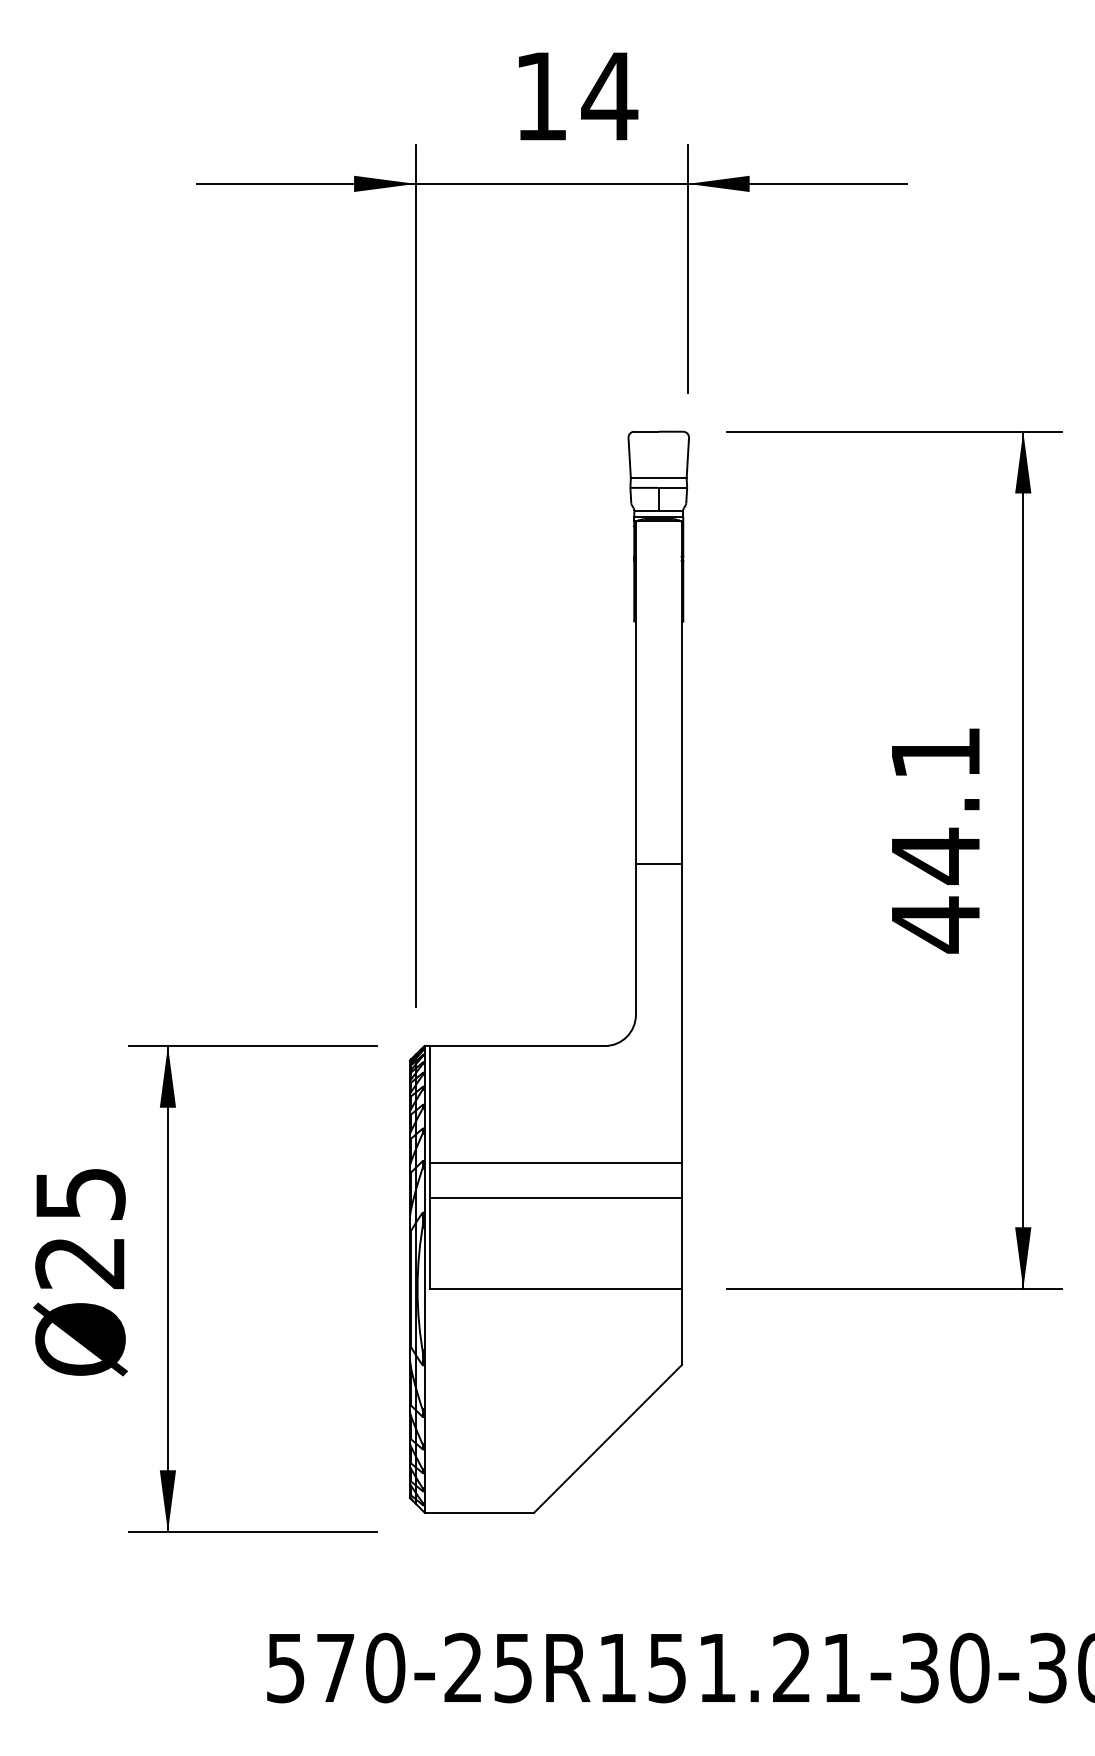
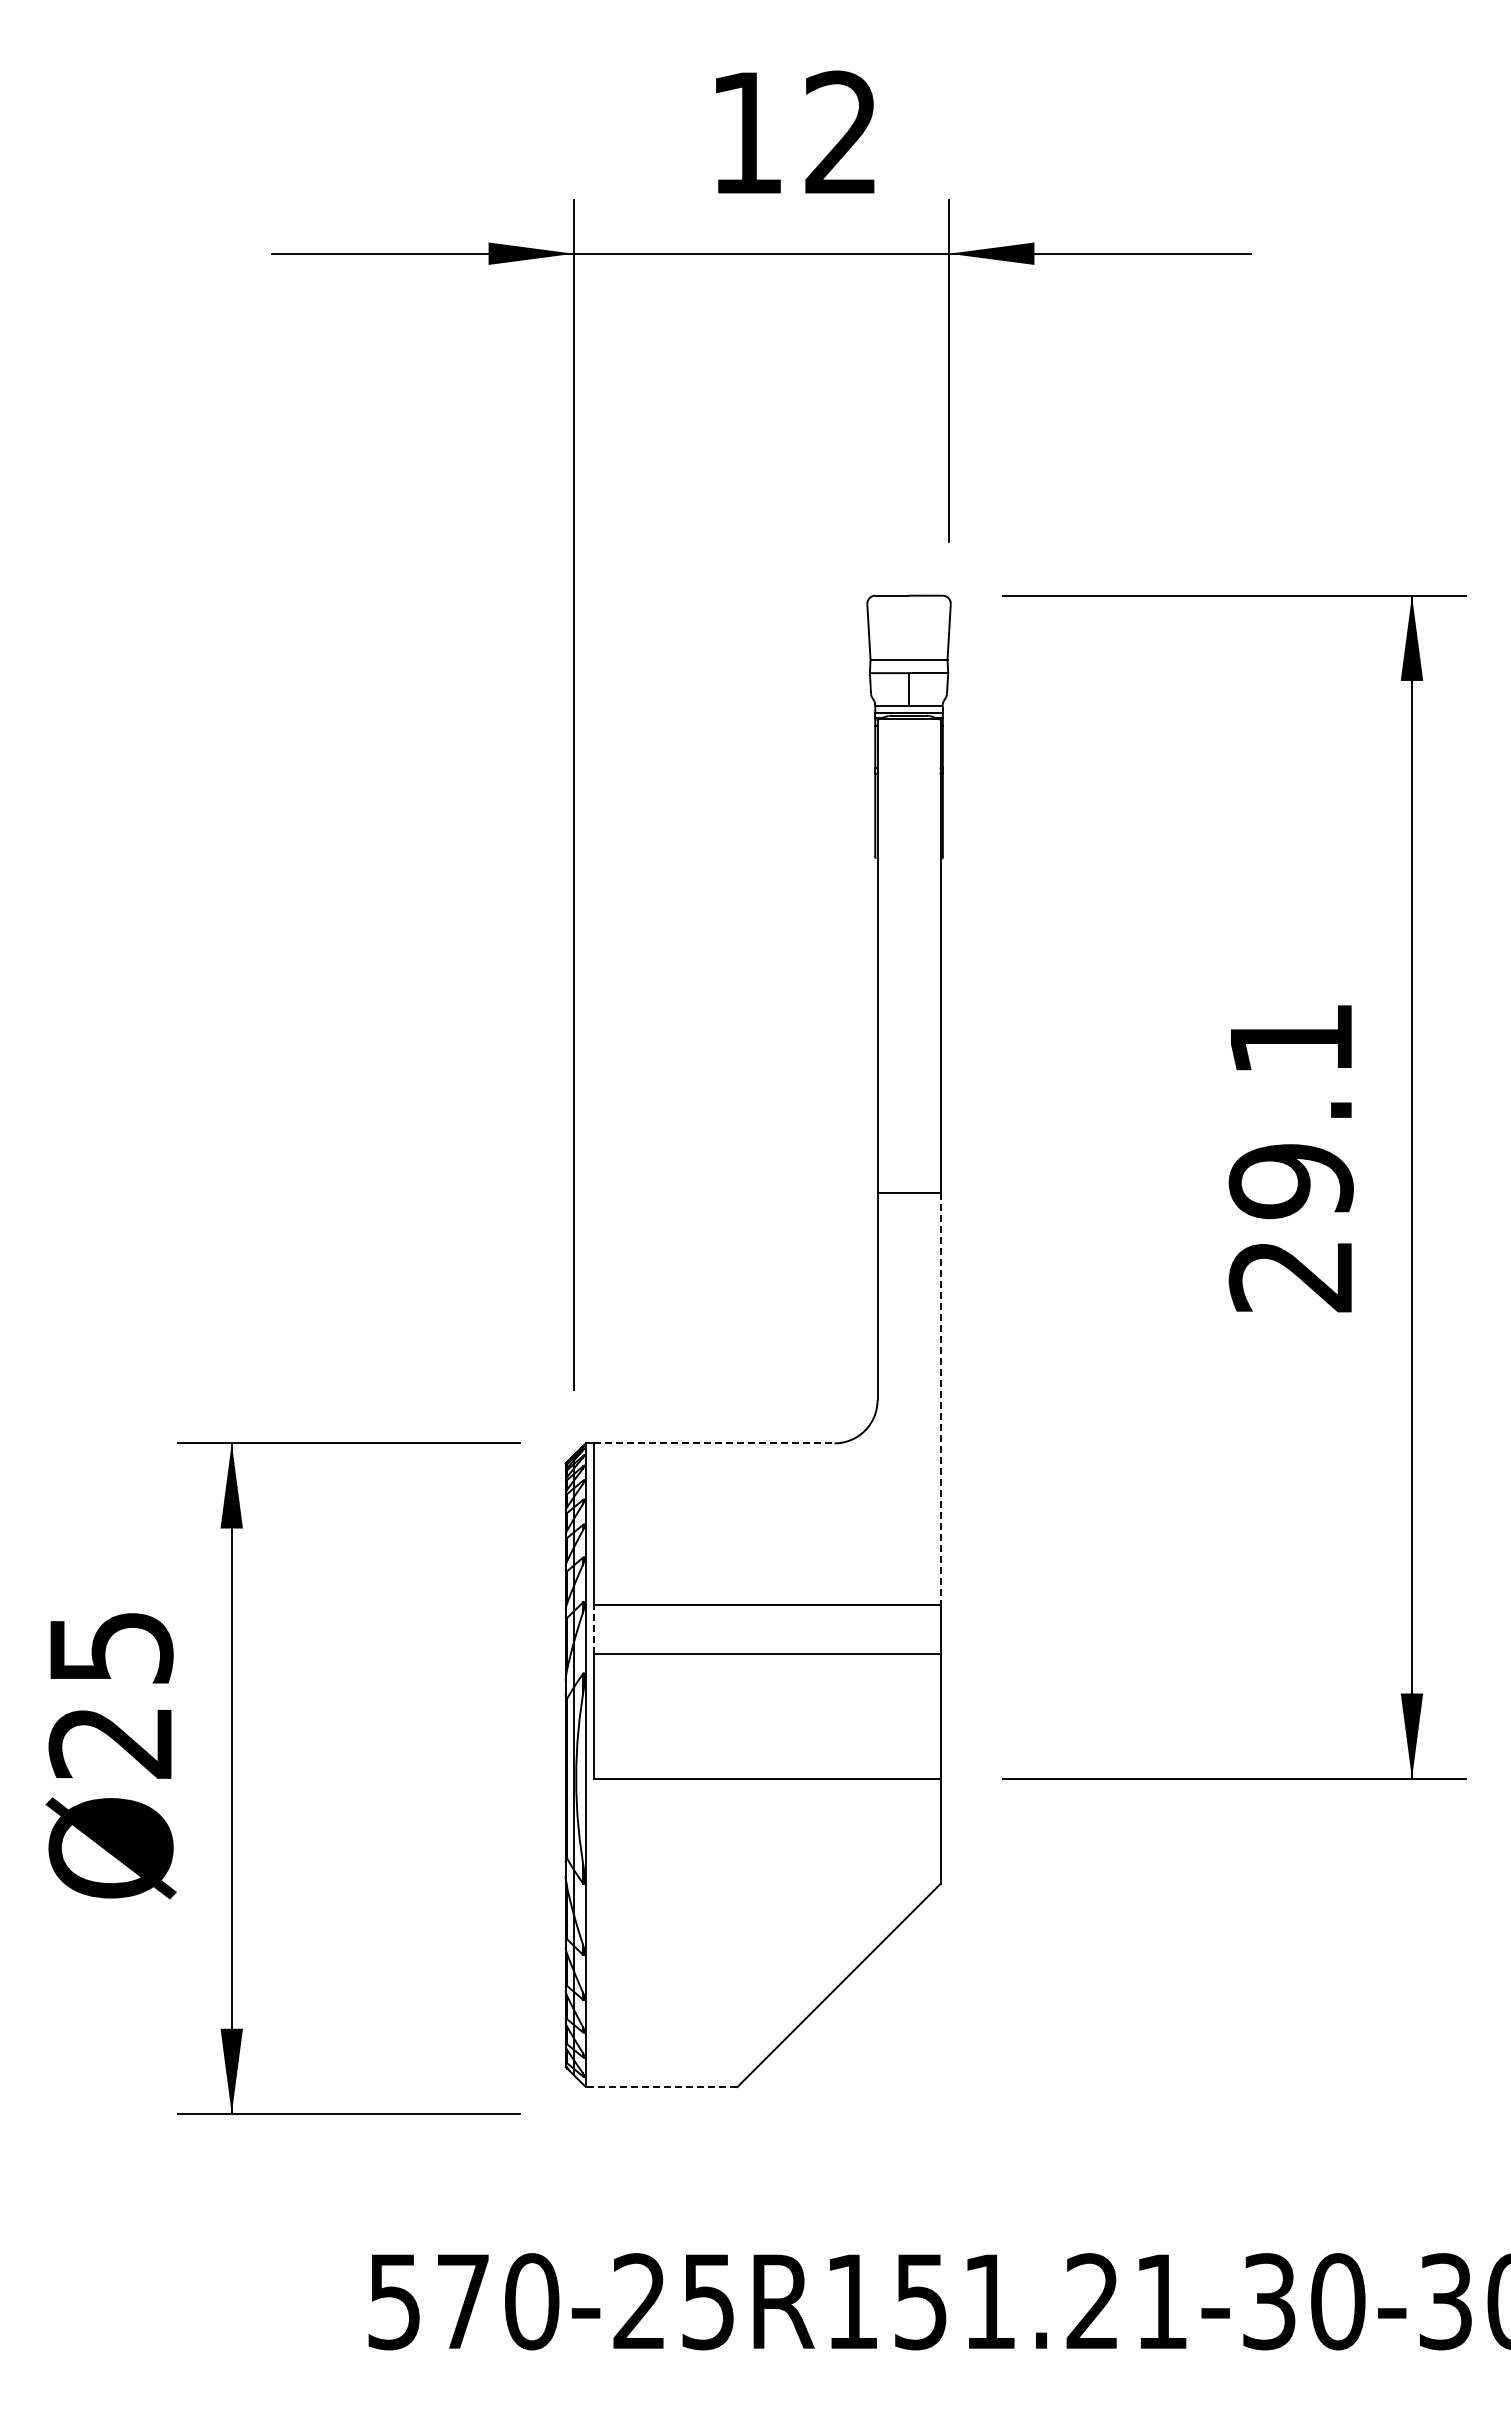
text: (609, 95) -> (840, 131), 14 -> 12
text: (935, 890) -> (1290, 1228), 44.1 -> 29.1
line: (681, 1014) -> (940, 1399), solid -> dashed
line: (517, 1046) -> (714, 1443), solid -> dashed
line: (430, 1180) -> (593, 1628), solid -> dashed
line: (479, 1512) -> (661, 2087), solid -> dashed

